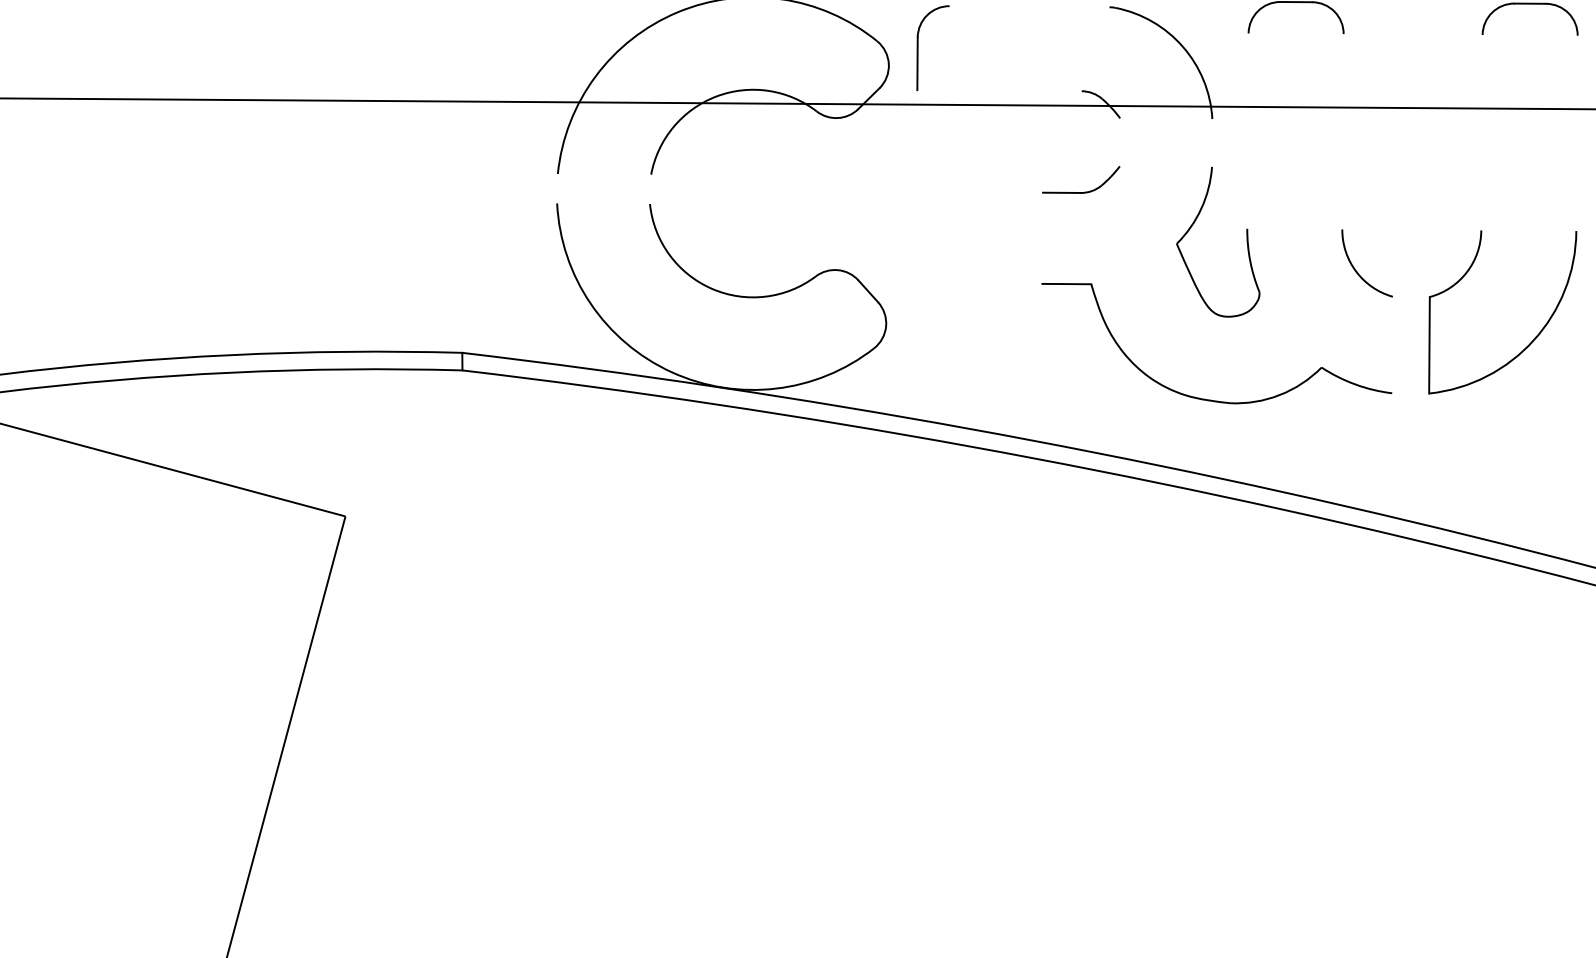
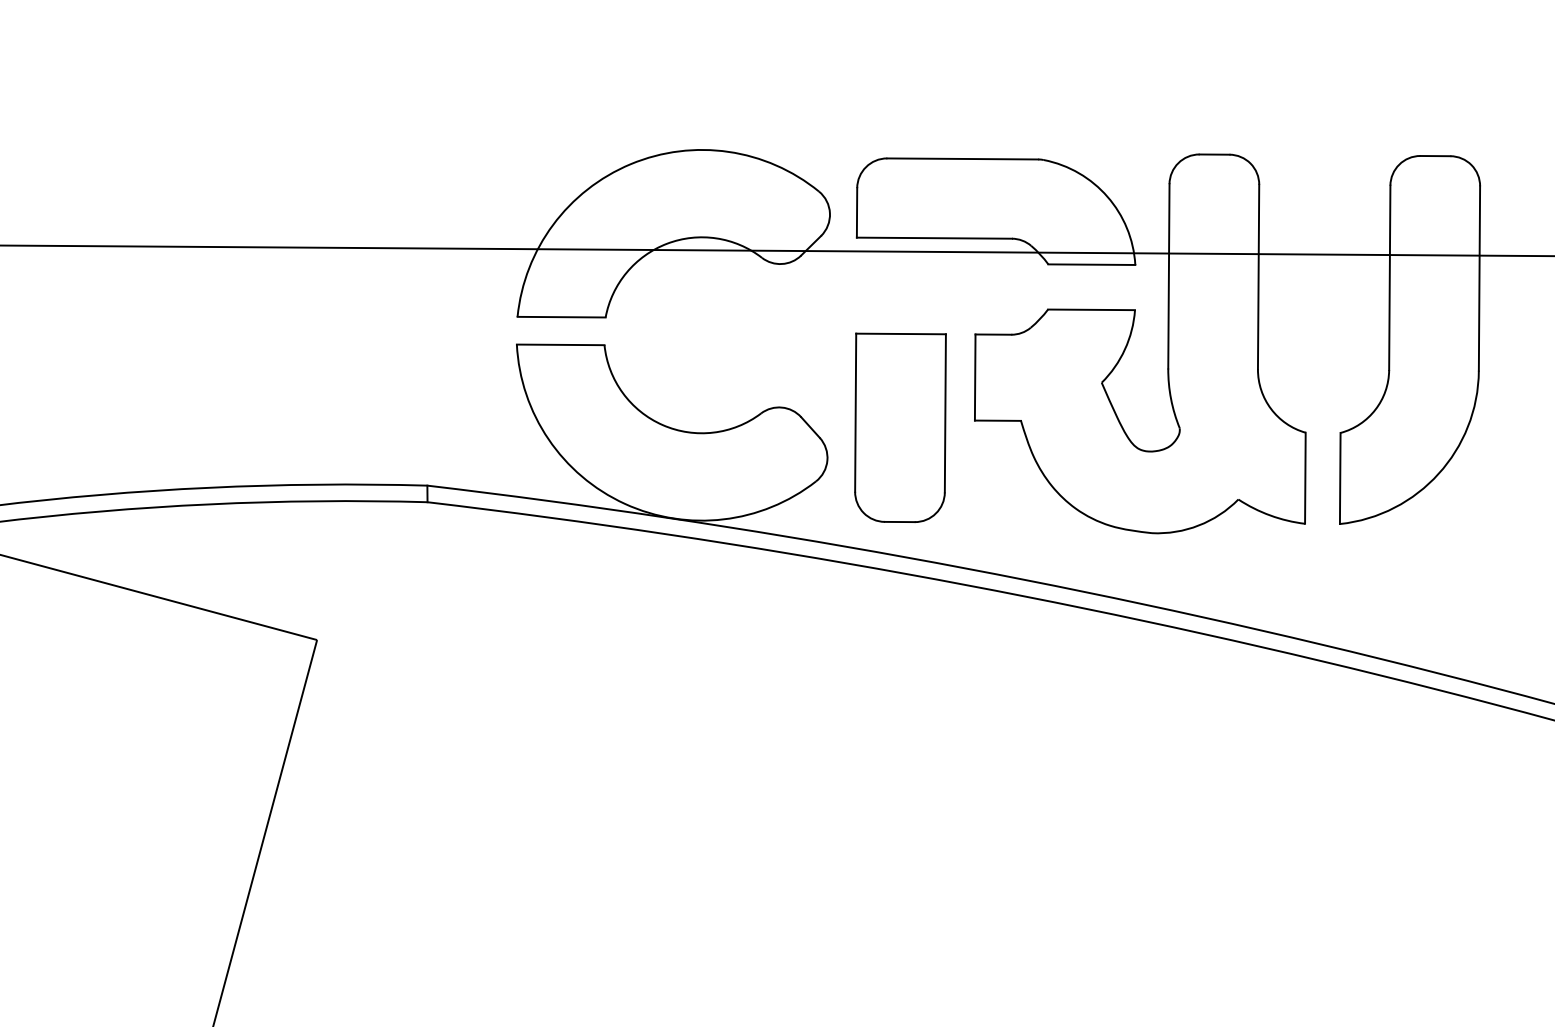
line: (1029, 6) -> (962, 158), added
line: (999, 89) -> (934, 237), added
line: (1165, 118) -> (1091, 264), added
line: (1247, 131) -> (1168, 276), added
line: (1342, 131) -> (1258, 276), added
line: (1481, 132) -> (1389, 277), added
line: (1577, 133) -> (1479, 278), added
line: (1165, 166) -> (1091, 309), added
line: (604, 173) -> (561, 316), added
line: (603, 203) -> (560, 344), added
line: (1041, 238) -> (974, 377), added
part: (963, 291) -> (900, 427), added
line: (1392, 344) -> (1305, 477), added

